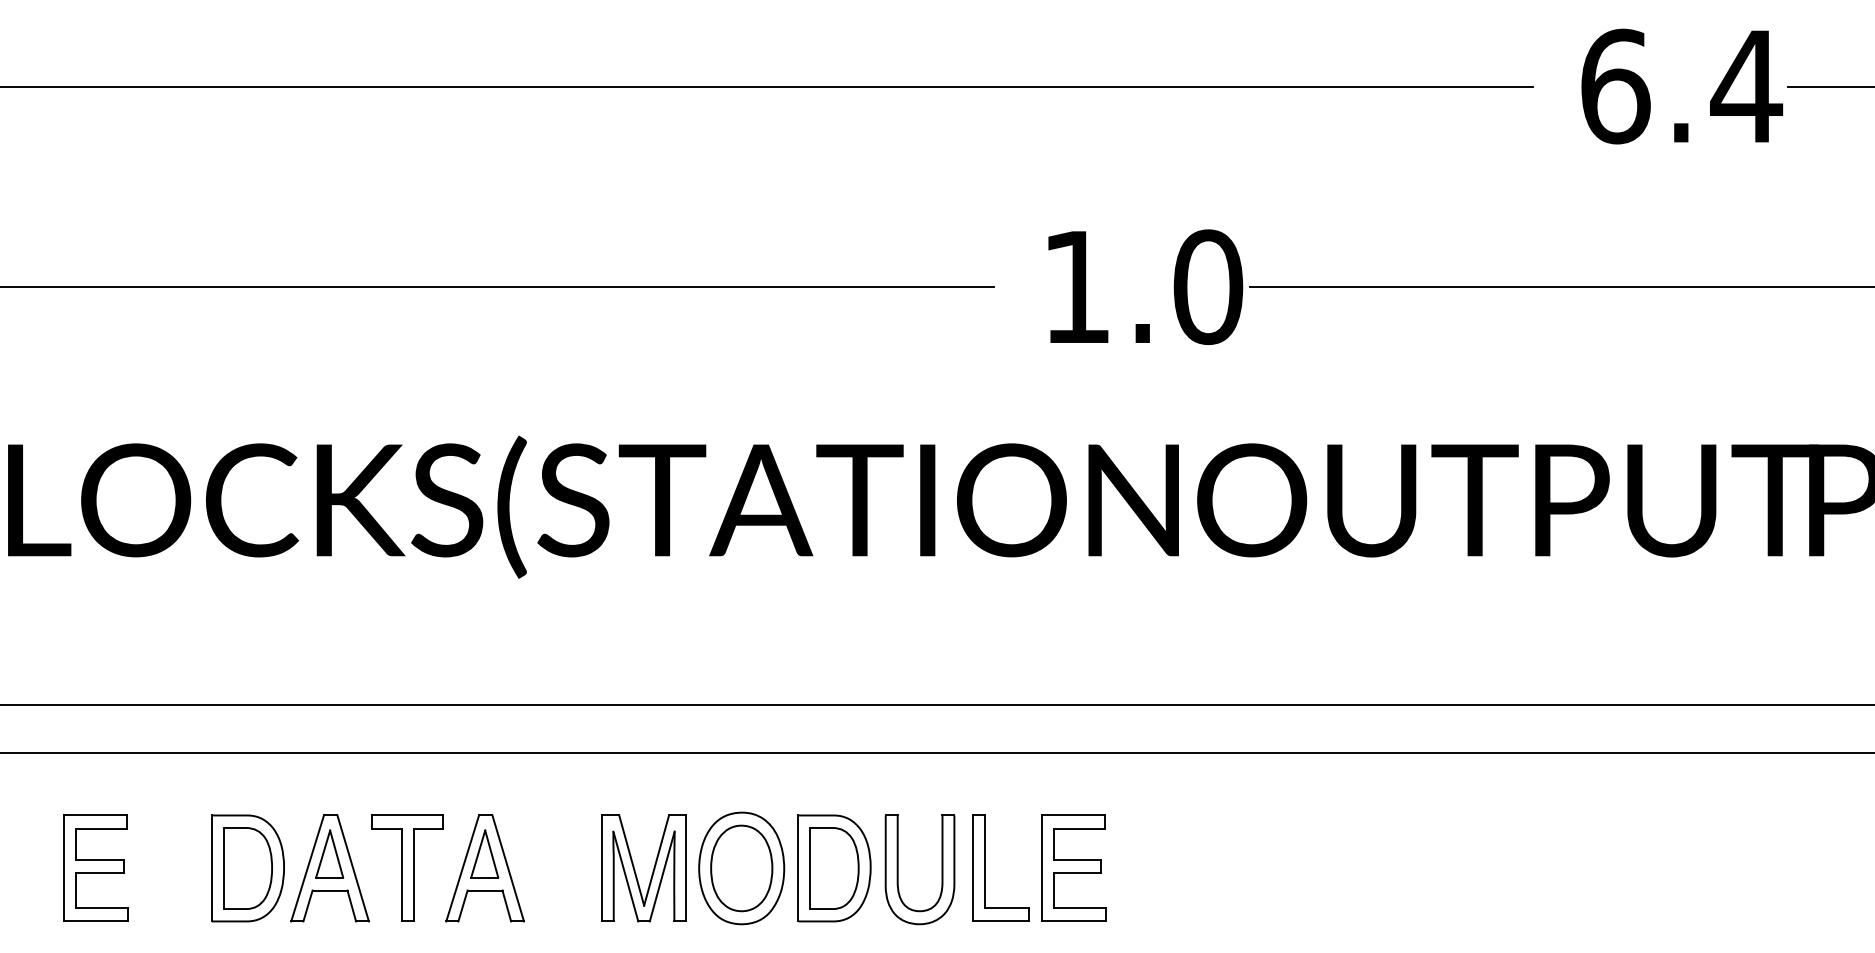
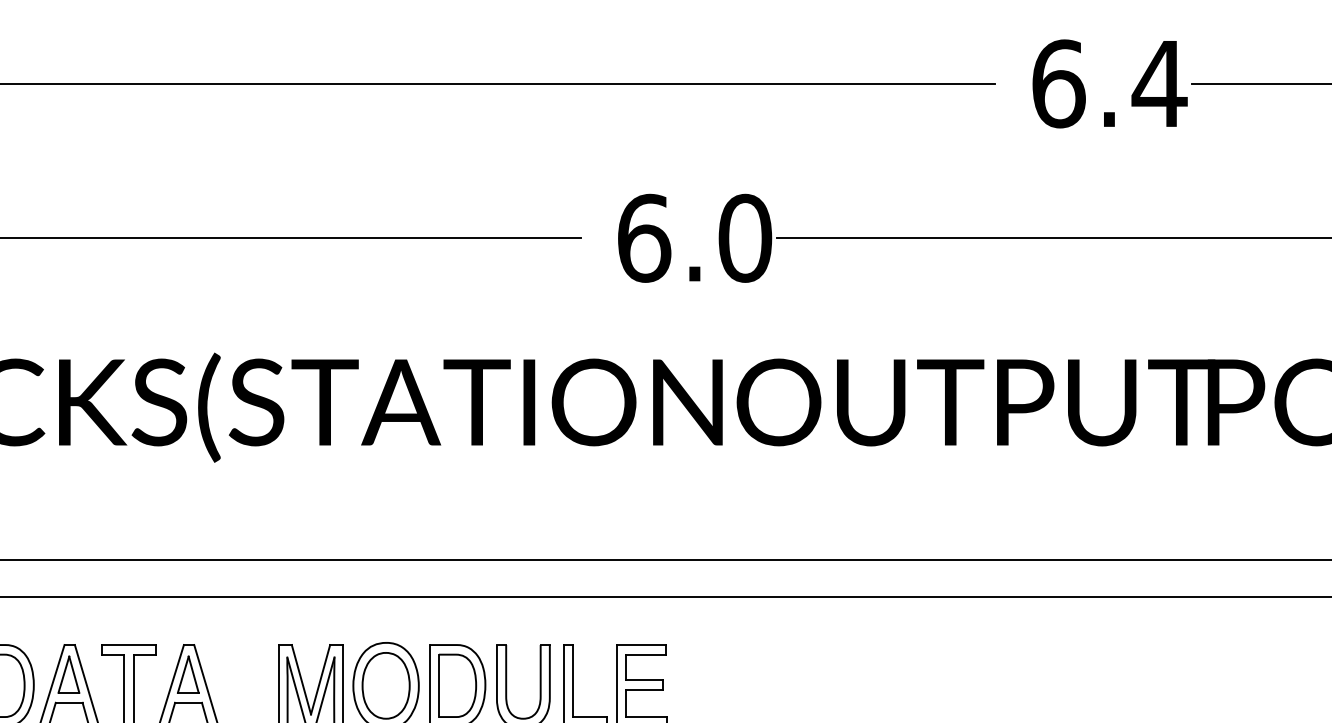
text: (1077, 287) -> (644, 238), 1.0 -> 6.0

